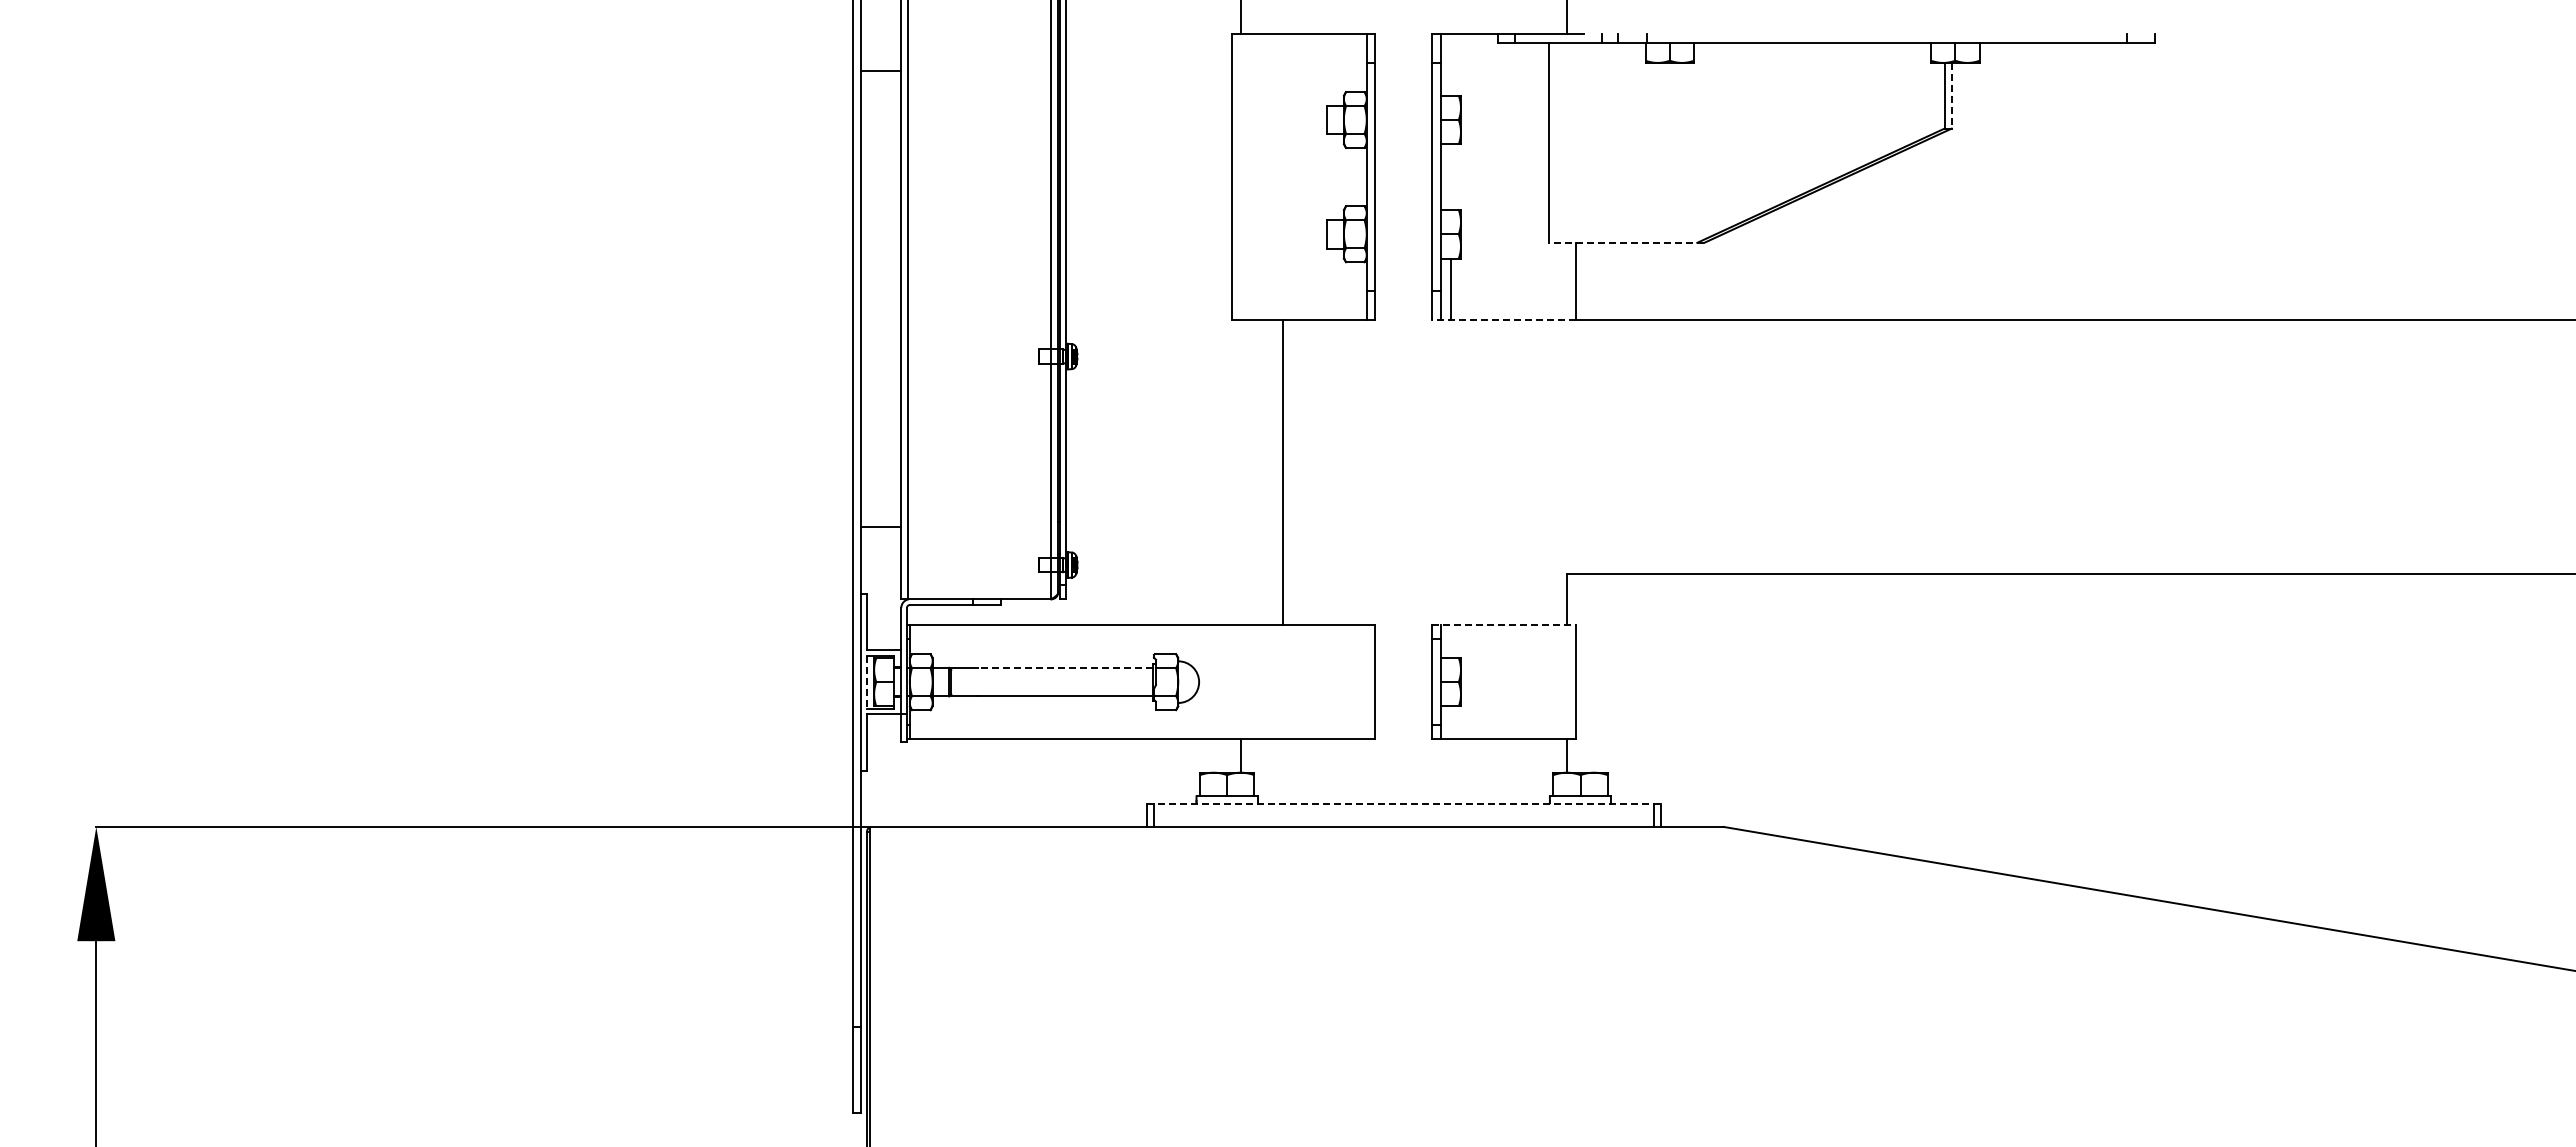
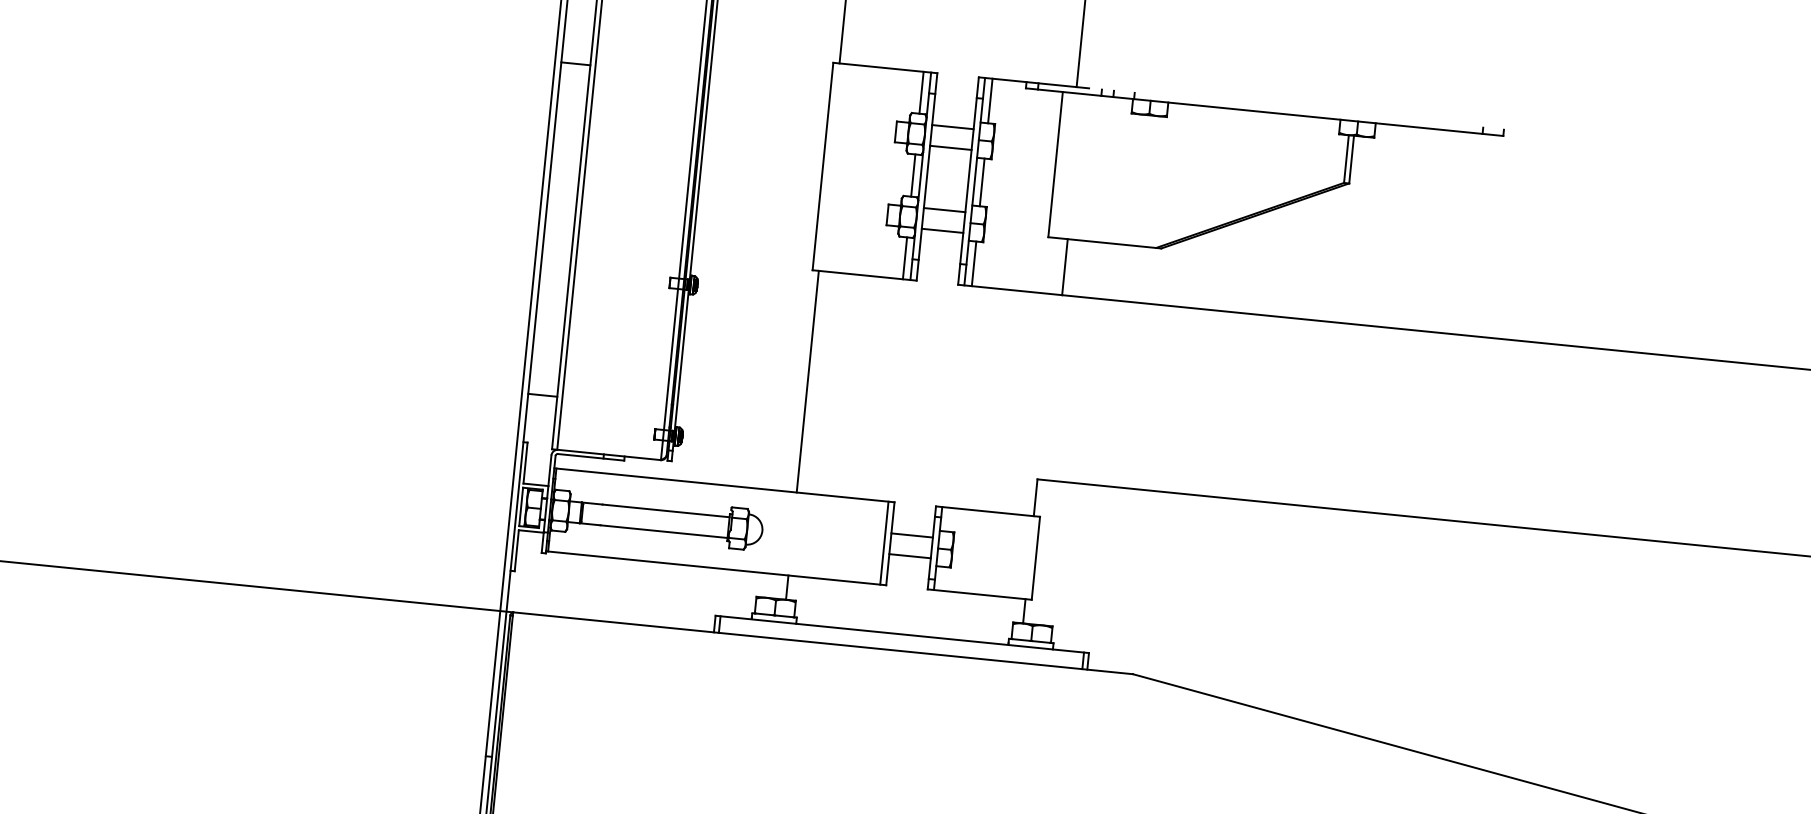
line: (1356, 63) -> (921, 93), added
line: (1451, 64) -> (990, 100), added
line: (1951, 95) -> (1351, 159), dashed -> solid
line: (1403, 105) -> (952, 126), added
line: (1403, 134) -> (950, 148), added
line: (1451, 176) -> (982, 181), added
line: (1356, 177) -> (913, 175), added
line: (1403, 219) -> (944, 209), added
line: (1626, 242) -> (1104, 242), dashed -> solid
line: (1403, 248) -> (942, 230), added
line: (1356, 290) -> (905, 257), added
line: (1504, 319) -> (1010, 289), dashed -> solid
line: (1282, 472) -> (807, 381), moved
line: (1504, 625) -> (988, 511), dashed -> solid
line: (1064, 667) -> (665, 510), dashed -> solid
line: (1403, 667) -> (911, 535), added
line: (867, 682) -> (521, 507), dashed -> solid
line: (1367, 682) -> (884, 543), added
line: (1403, 696) -> (909, 556), added
line: (1404, 804) -> (902, 634), dashed -> solid

